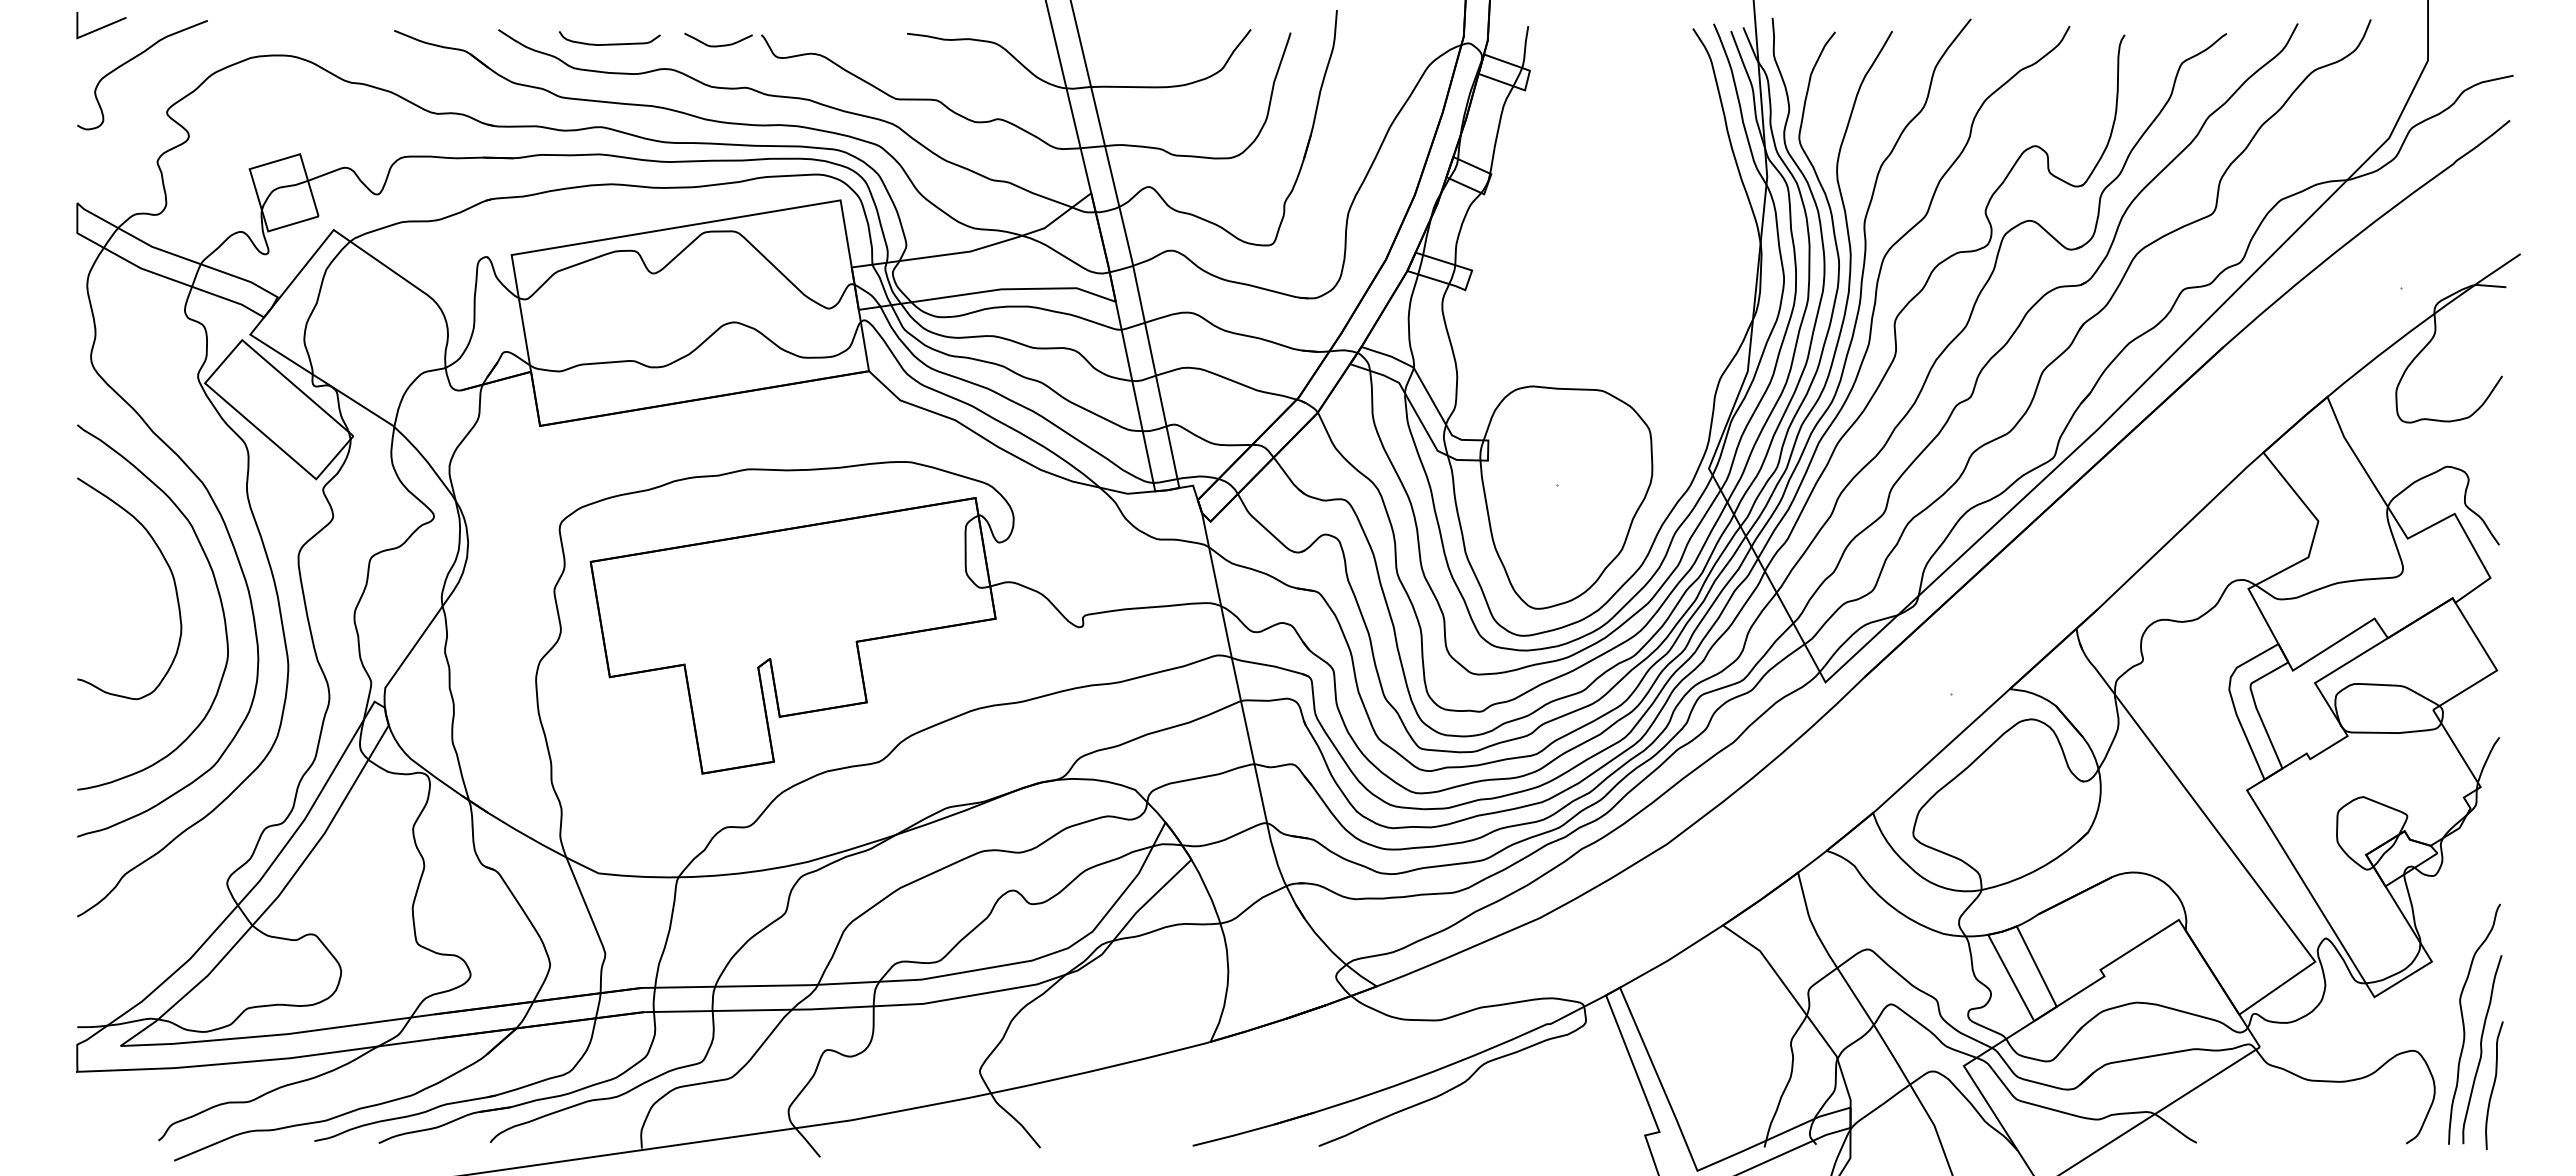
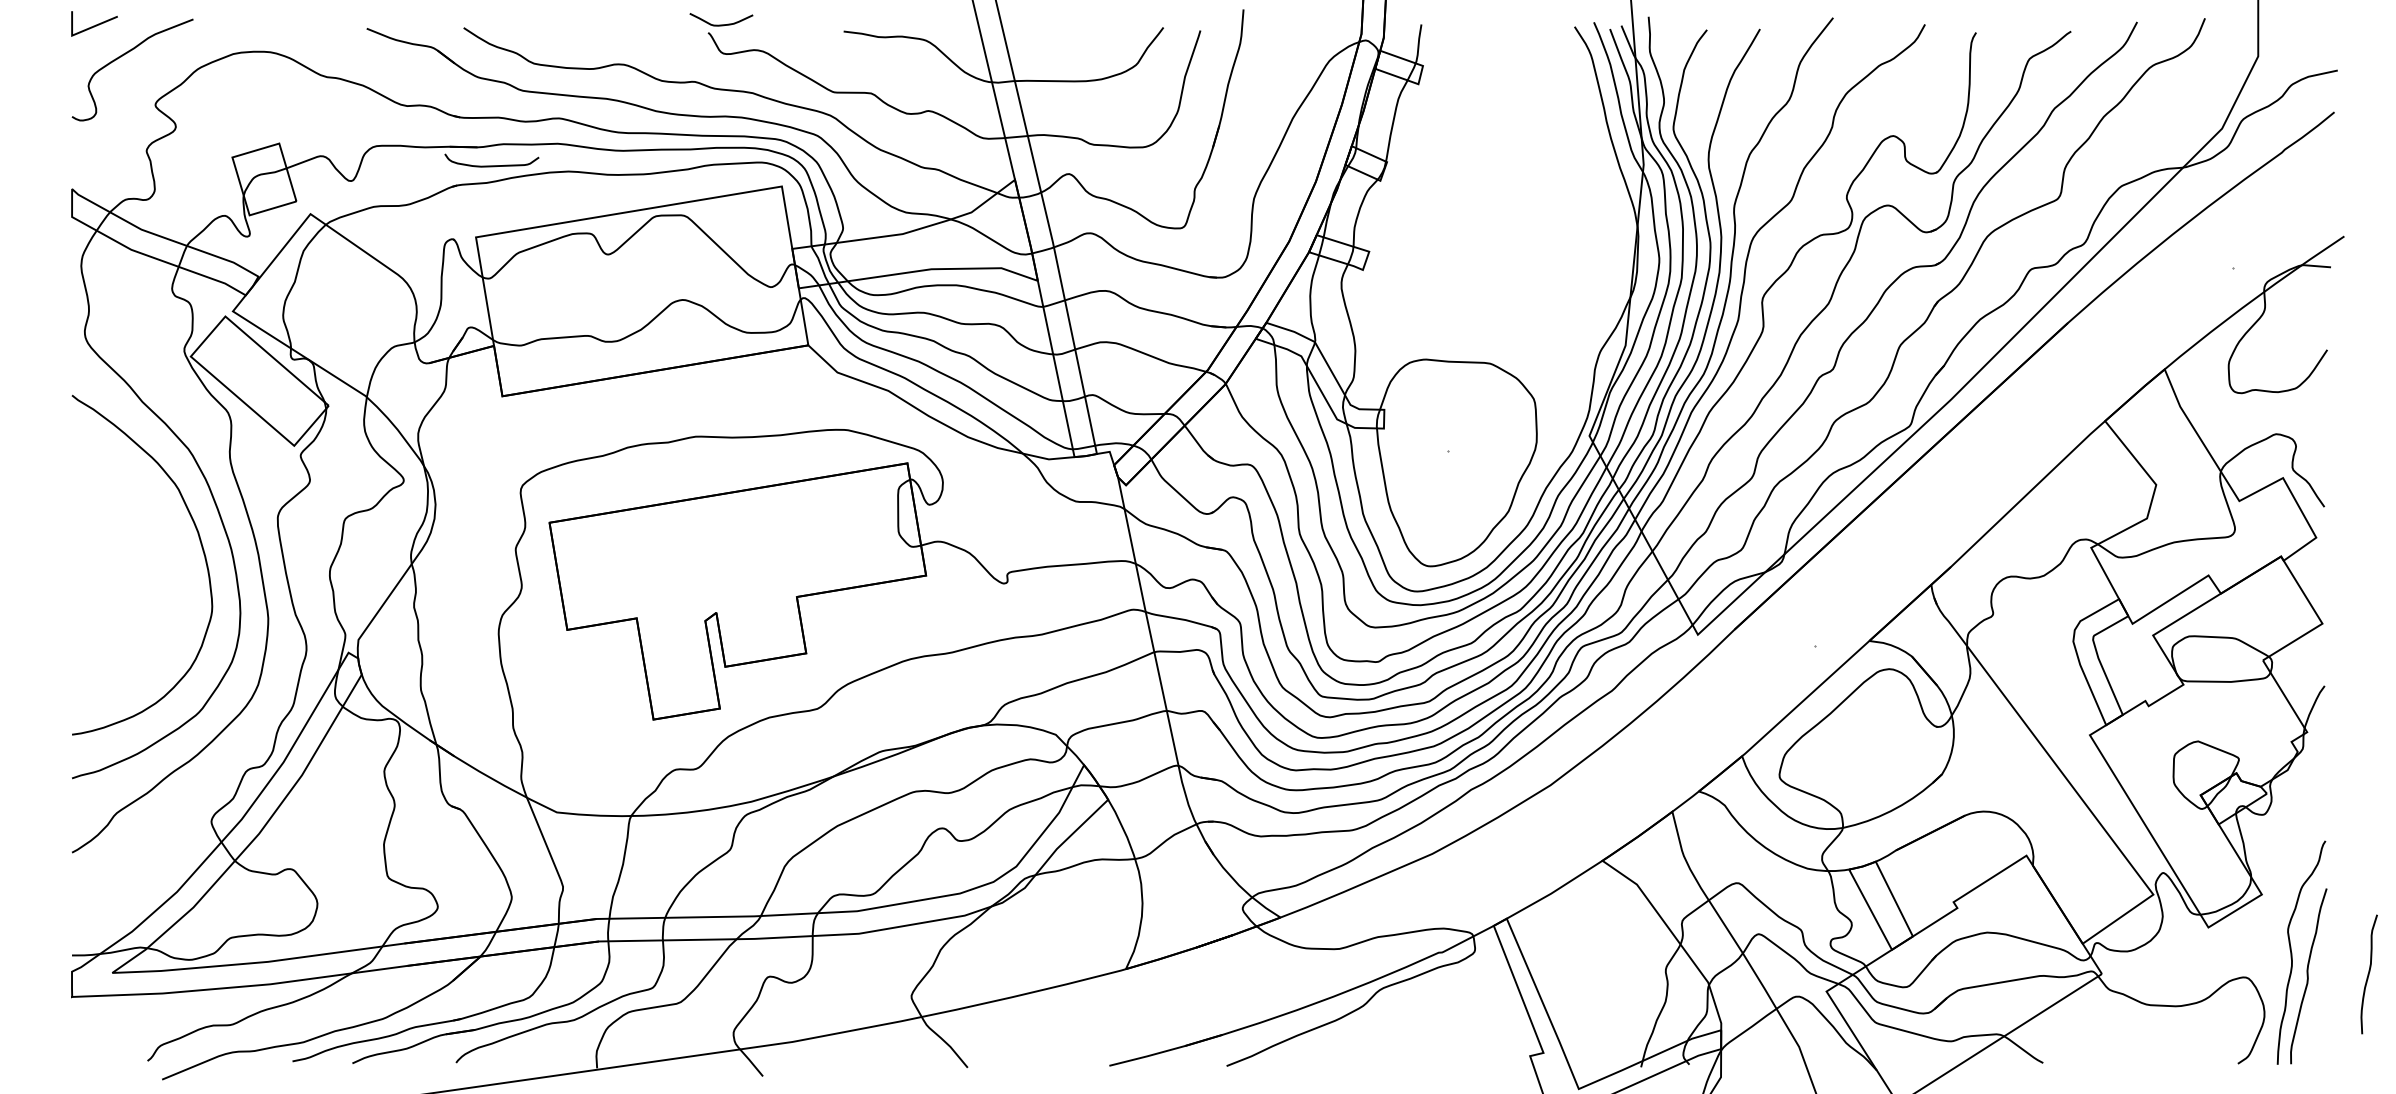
curve: (609, 43) -> (491, 165), moved
curve: (718, 45) -> (721, 24), moved
curve: (169, 570) -> (157, 530), removed
curve: (2494, 1085) -> (2369, 974), moved

